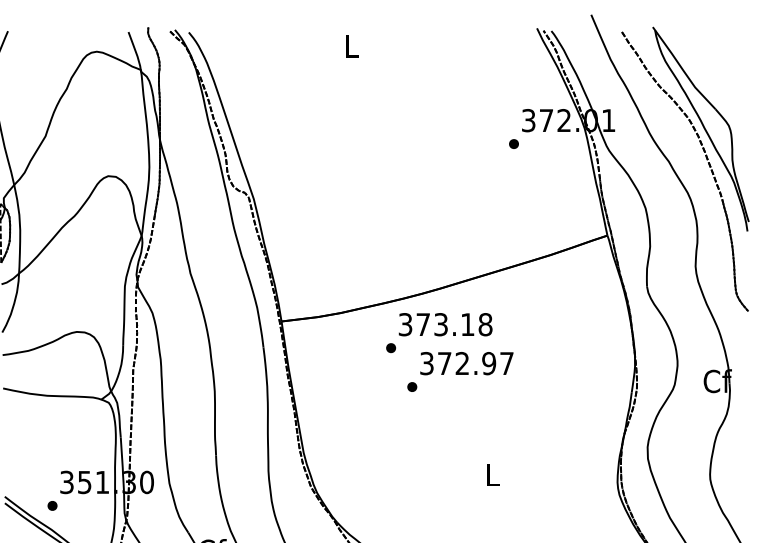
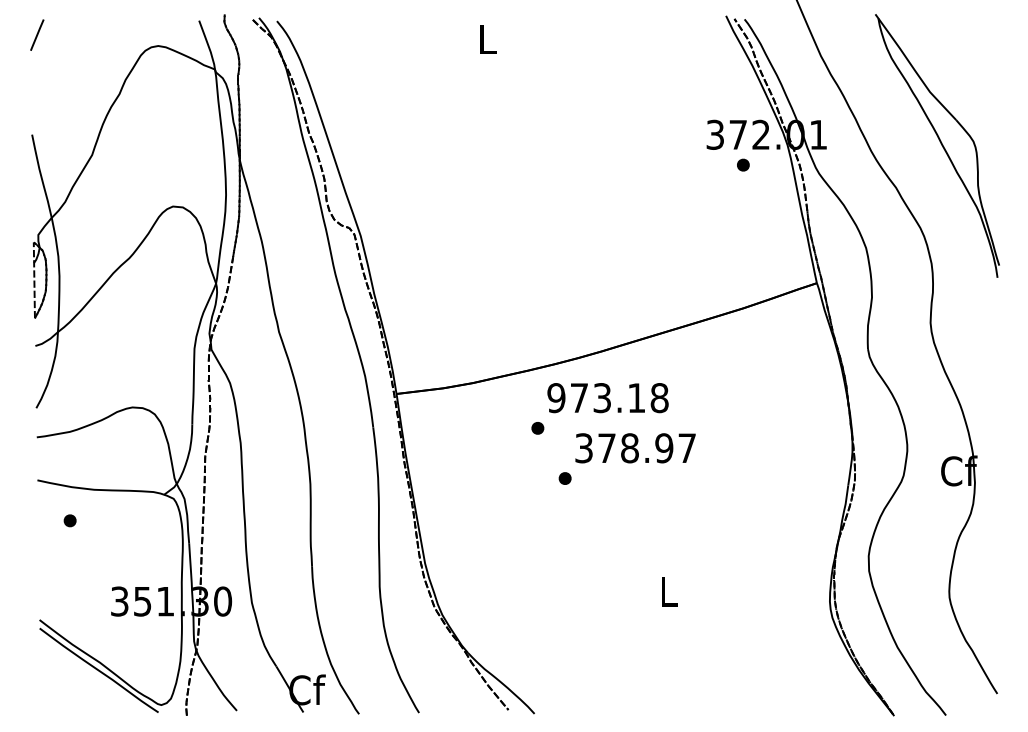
part: (514, 143) -> (743, 164), moved
part: (707, 162) -> (946, 189), removed
text: (405, 325) -> (556, 398), 373.18 -> 973.18
text: (462, 363) -> (629, 448), 372.97 -> 378.97
part: (52, 505) -> (69, 520), moved

